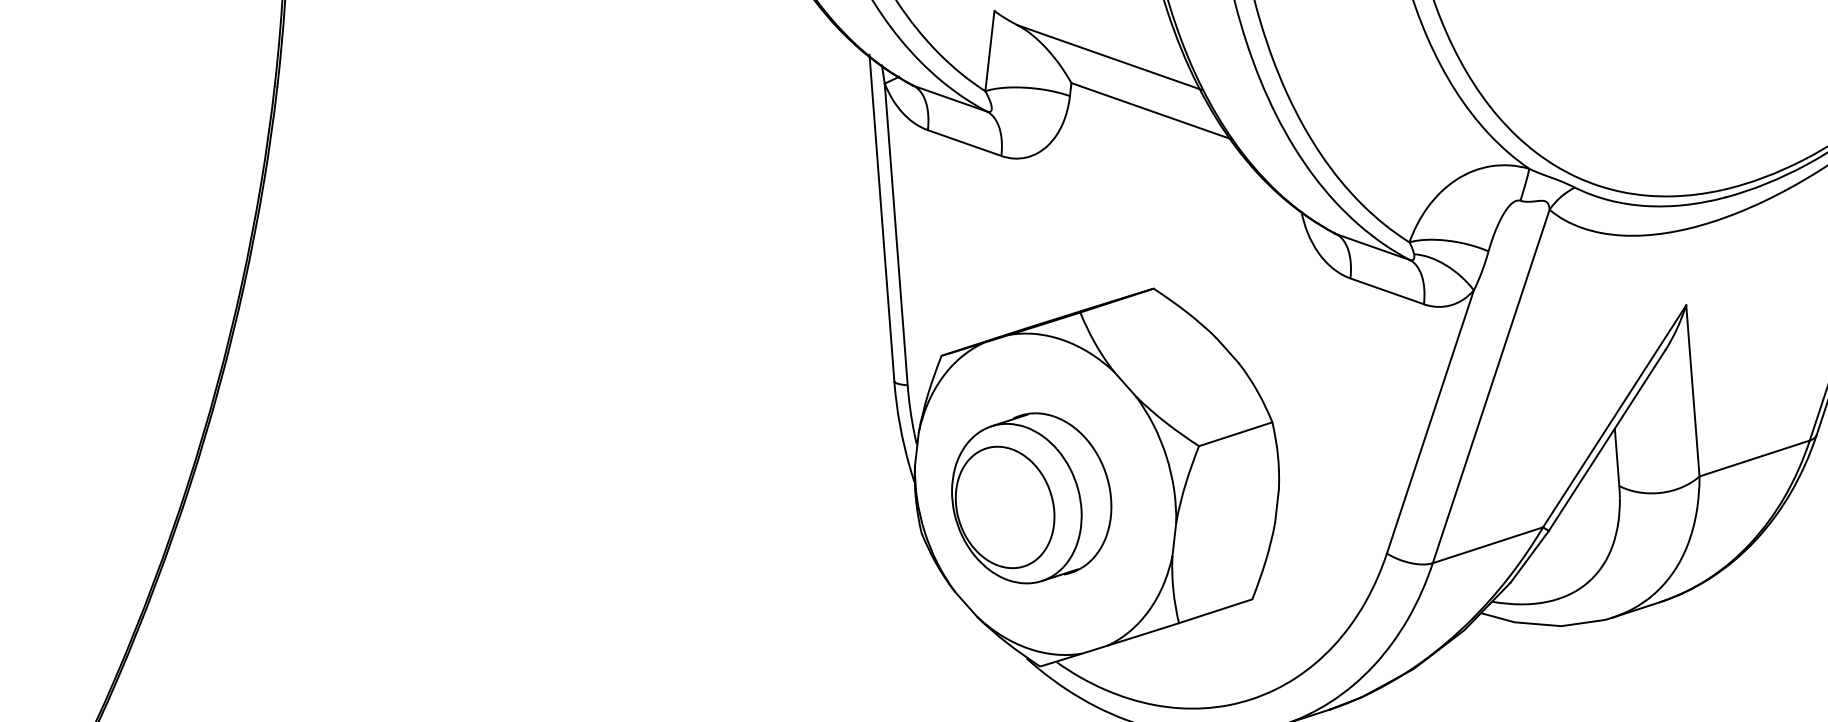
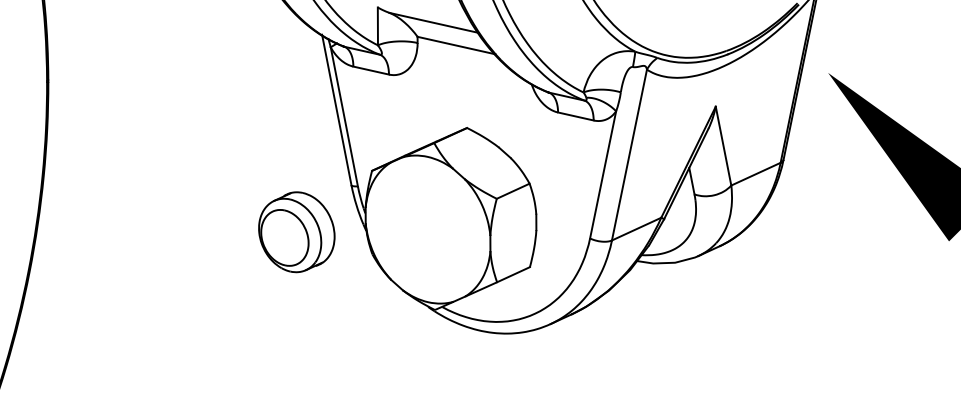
part: (1031, 498) -> (296, 232), moved

